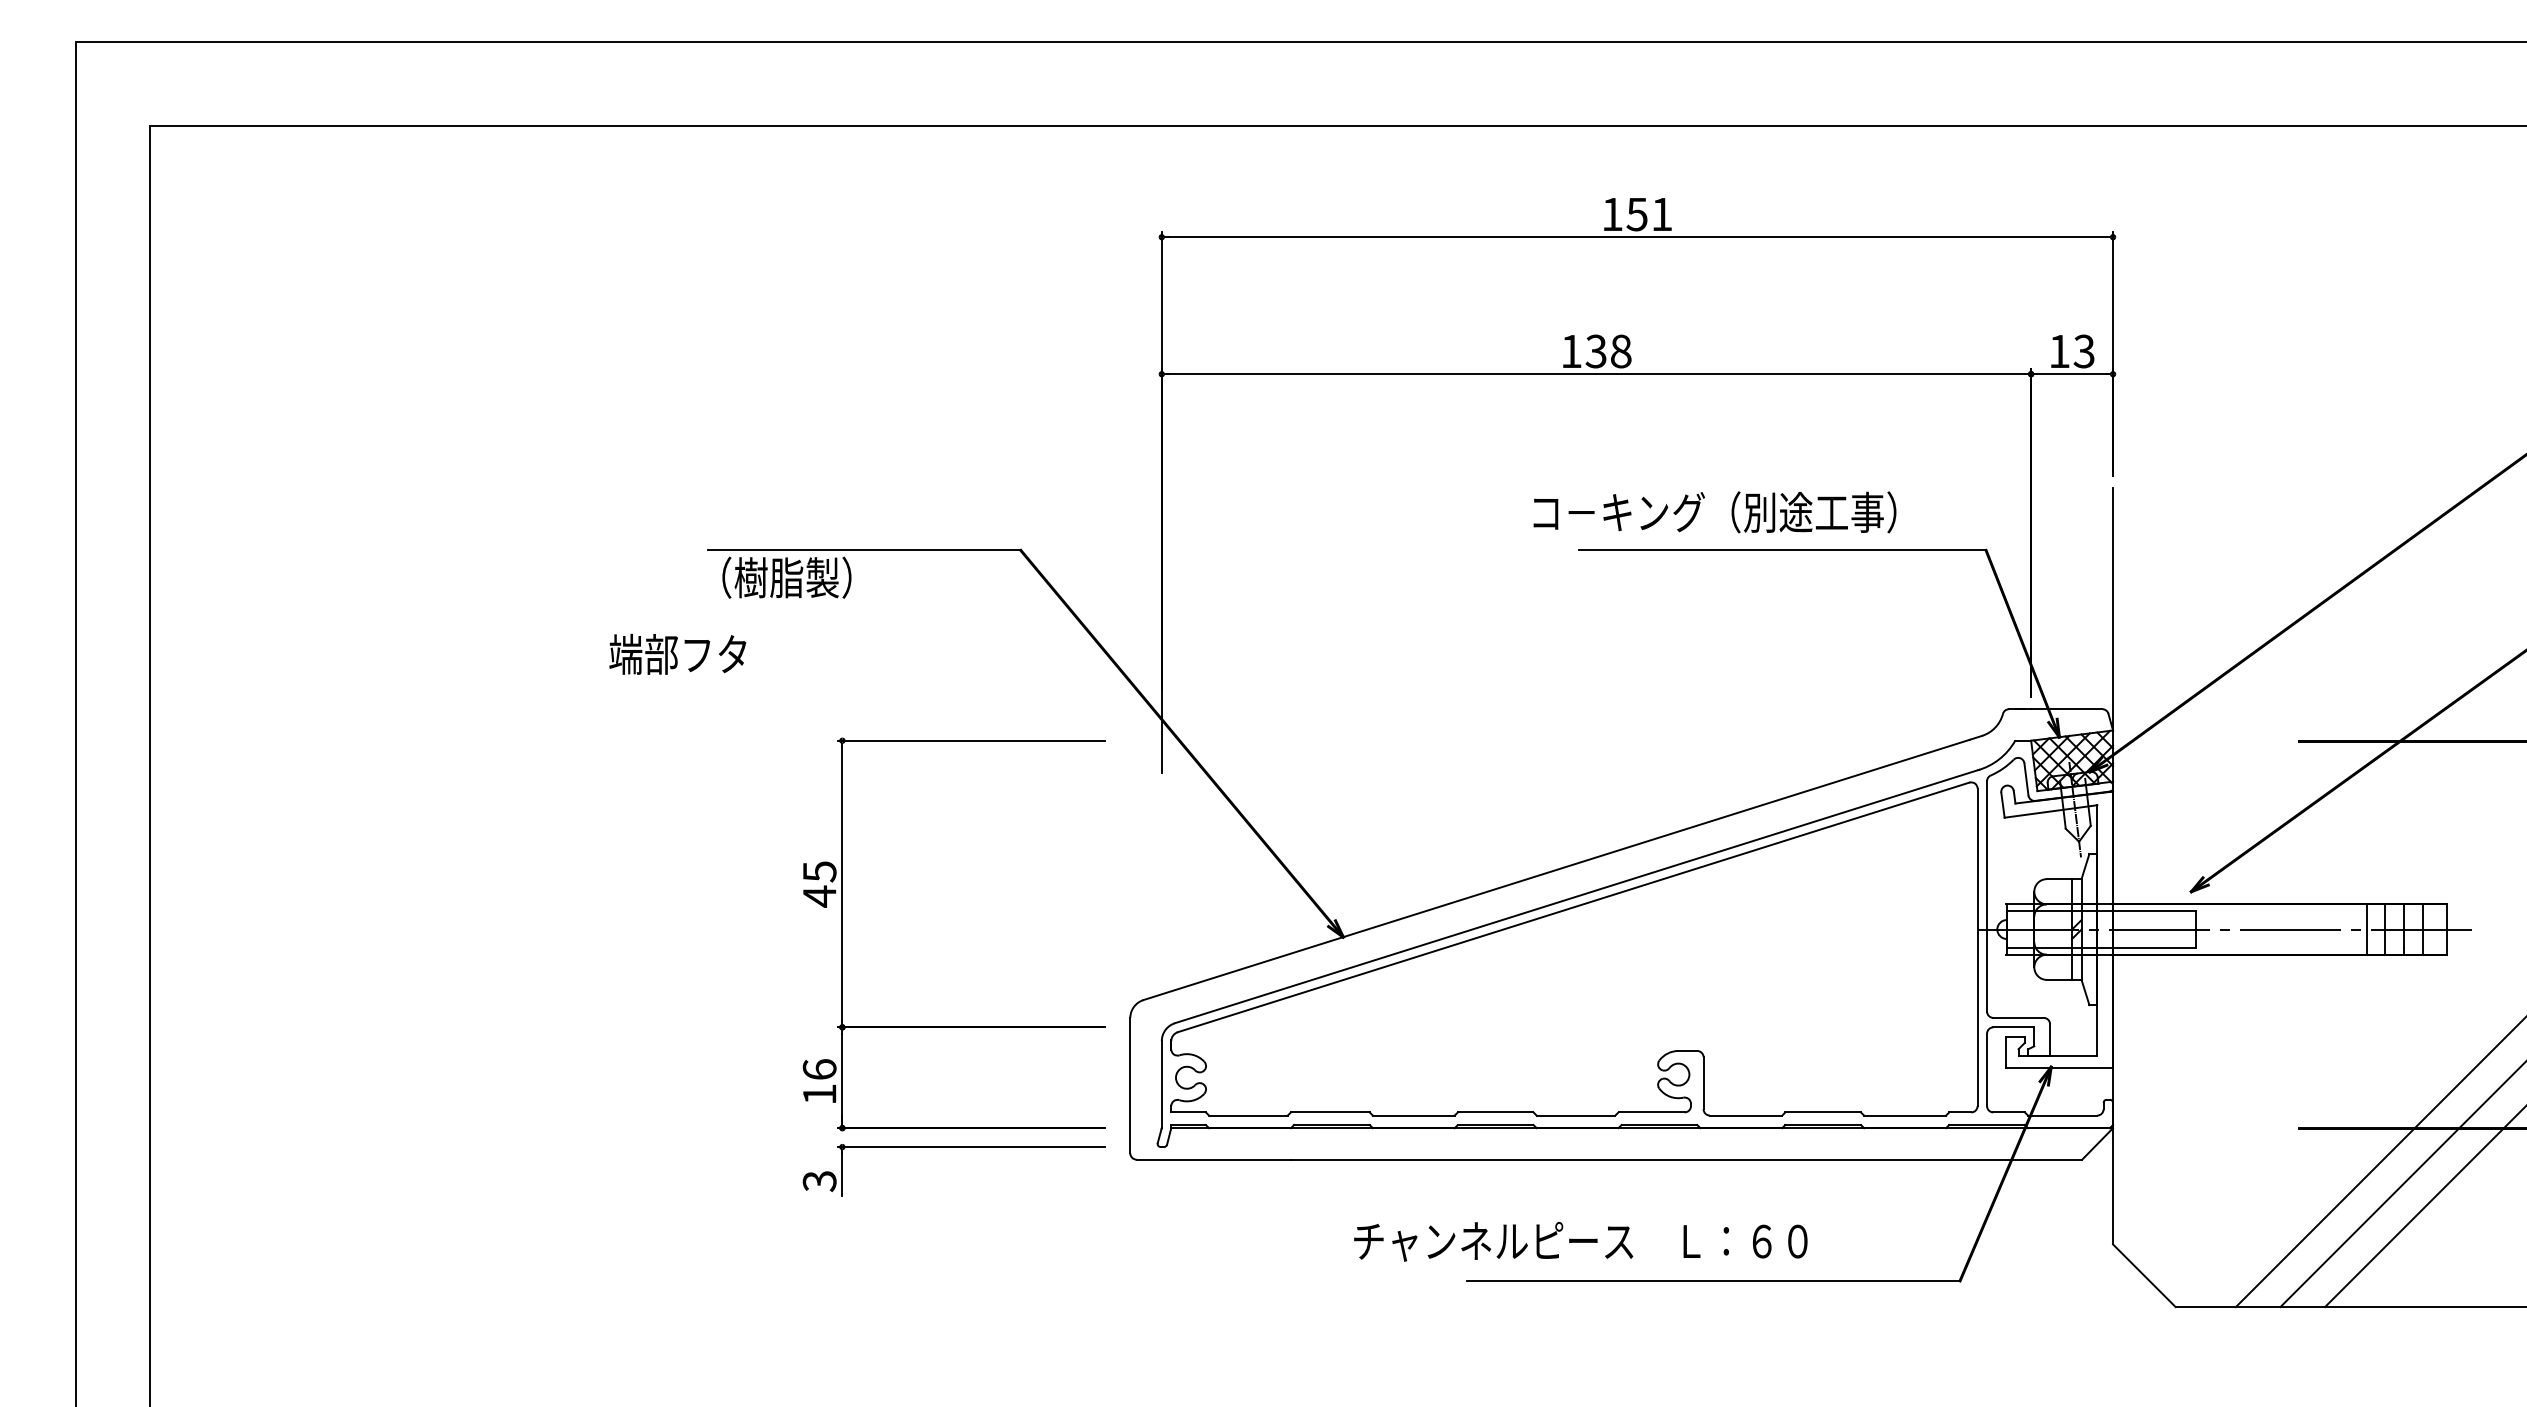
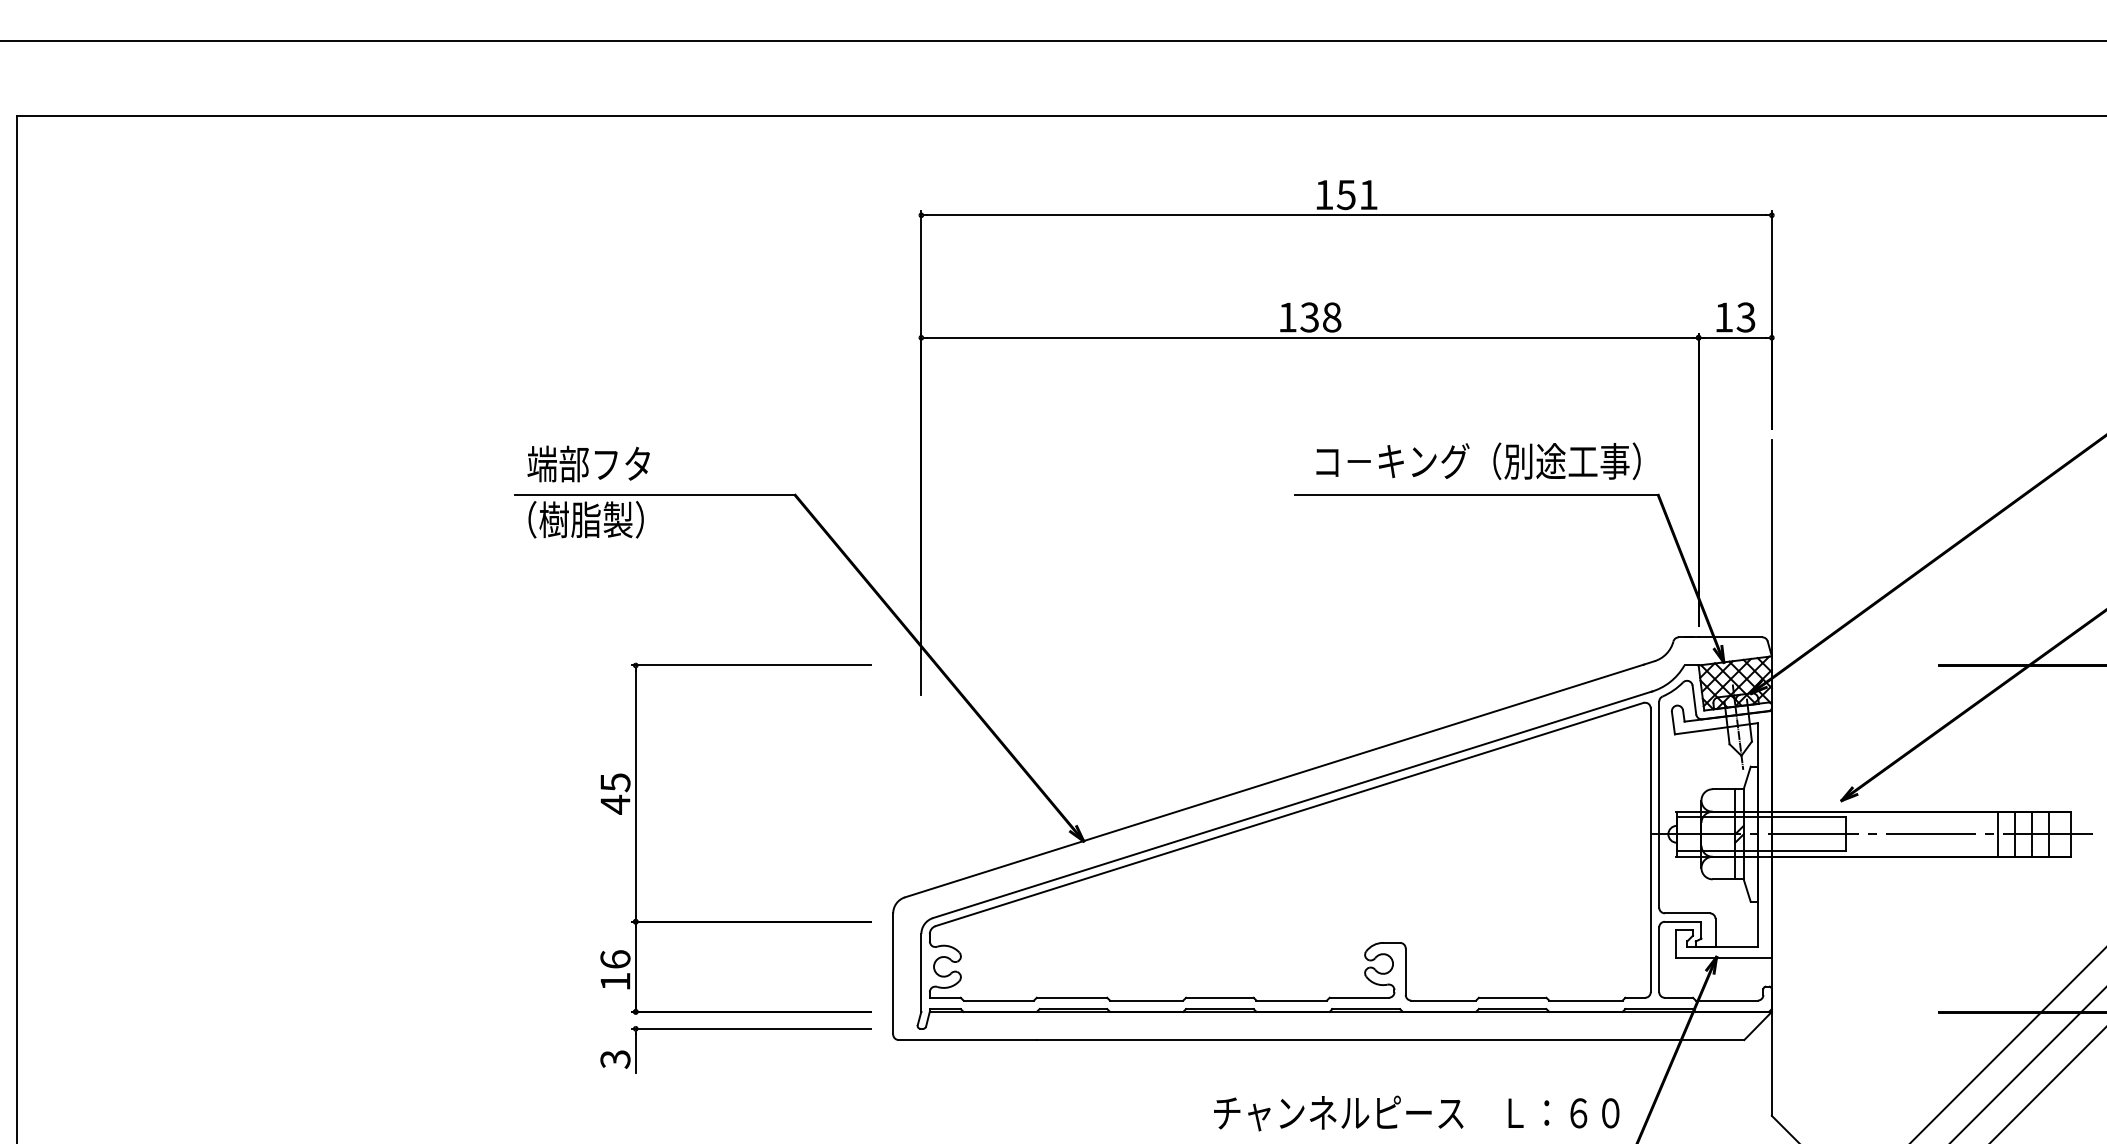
text: (1714, 512) -> (1478, 461), moved
text: (677, 653) -> (588, 463), moved
text: (1580, 1241) -> (1416, 1113), moved

